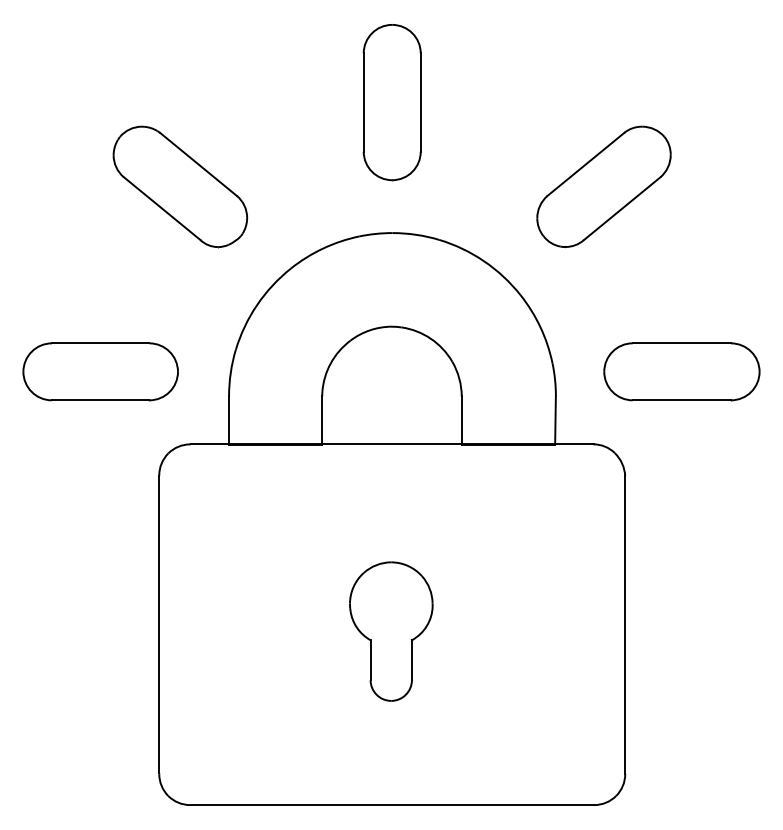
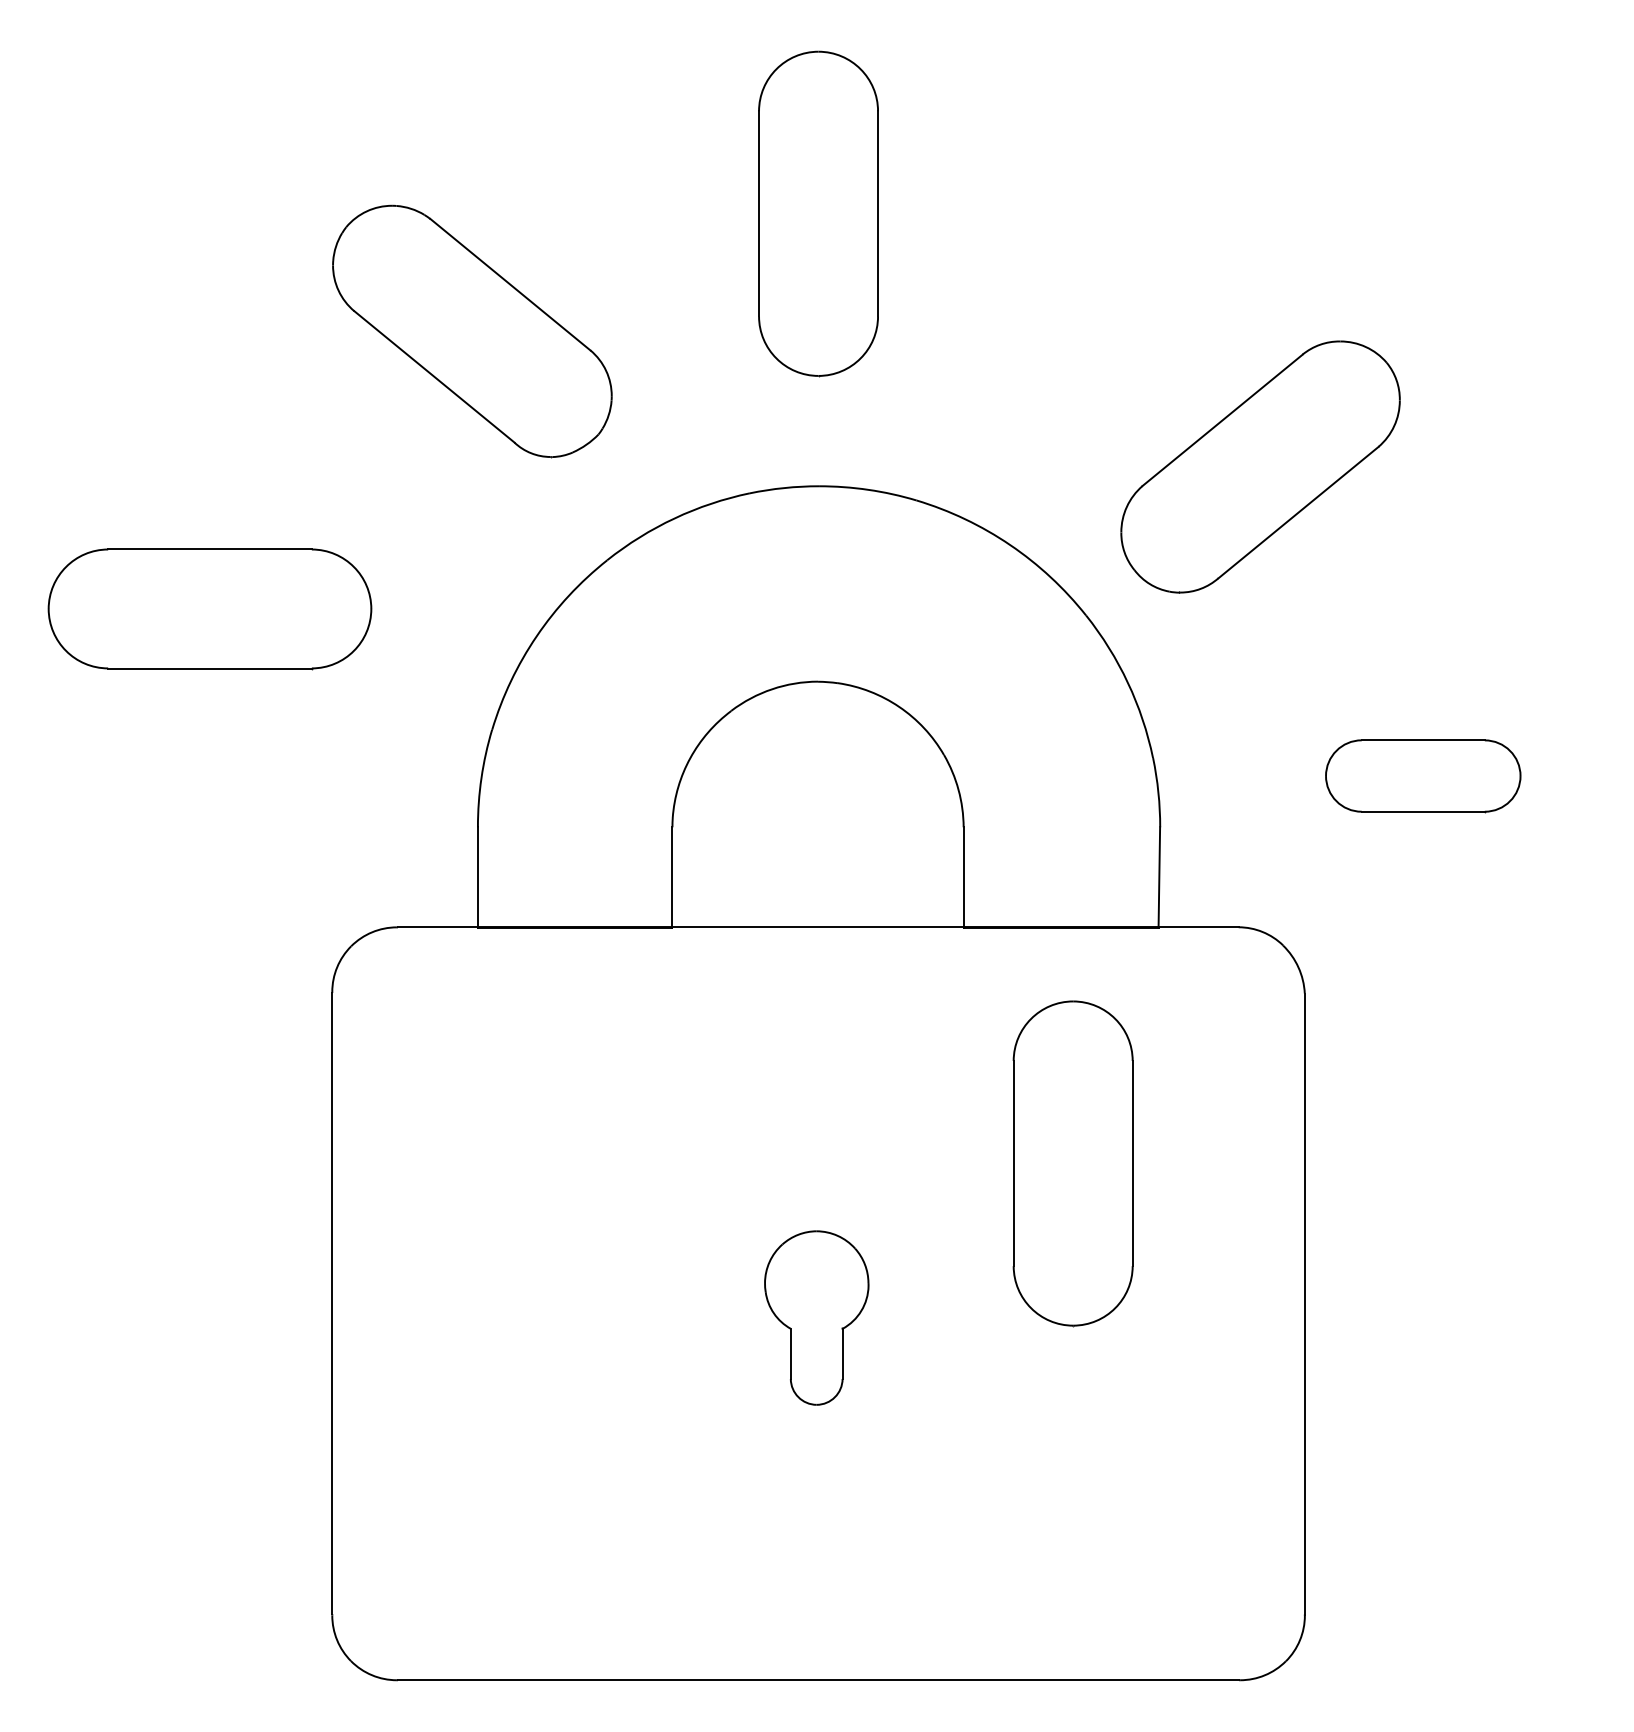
part: (180, 186) -> (472, 330), moved
part: (603, 186) -> (1259, 466), moved
part: (100, 371) -> (209, 608), moved
part: (681, 371) -> (1422, 775), size x0.6
part: (513, 557) -> (1071, 1163), added
part: (391, 631) -> (817, 1317), size x0.6

